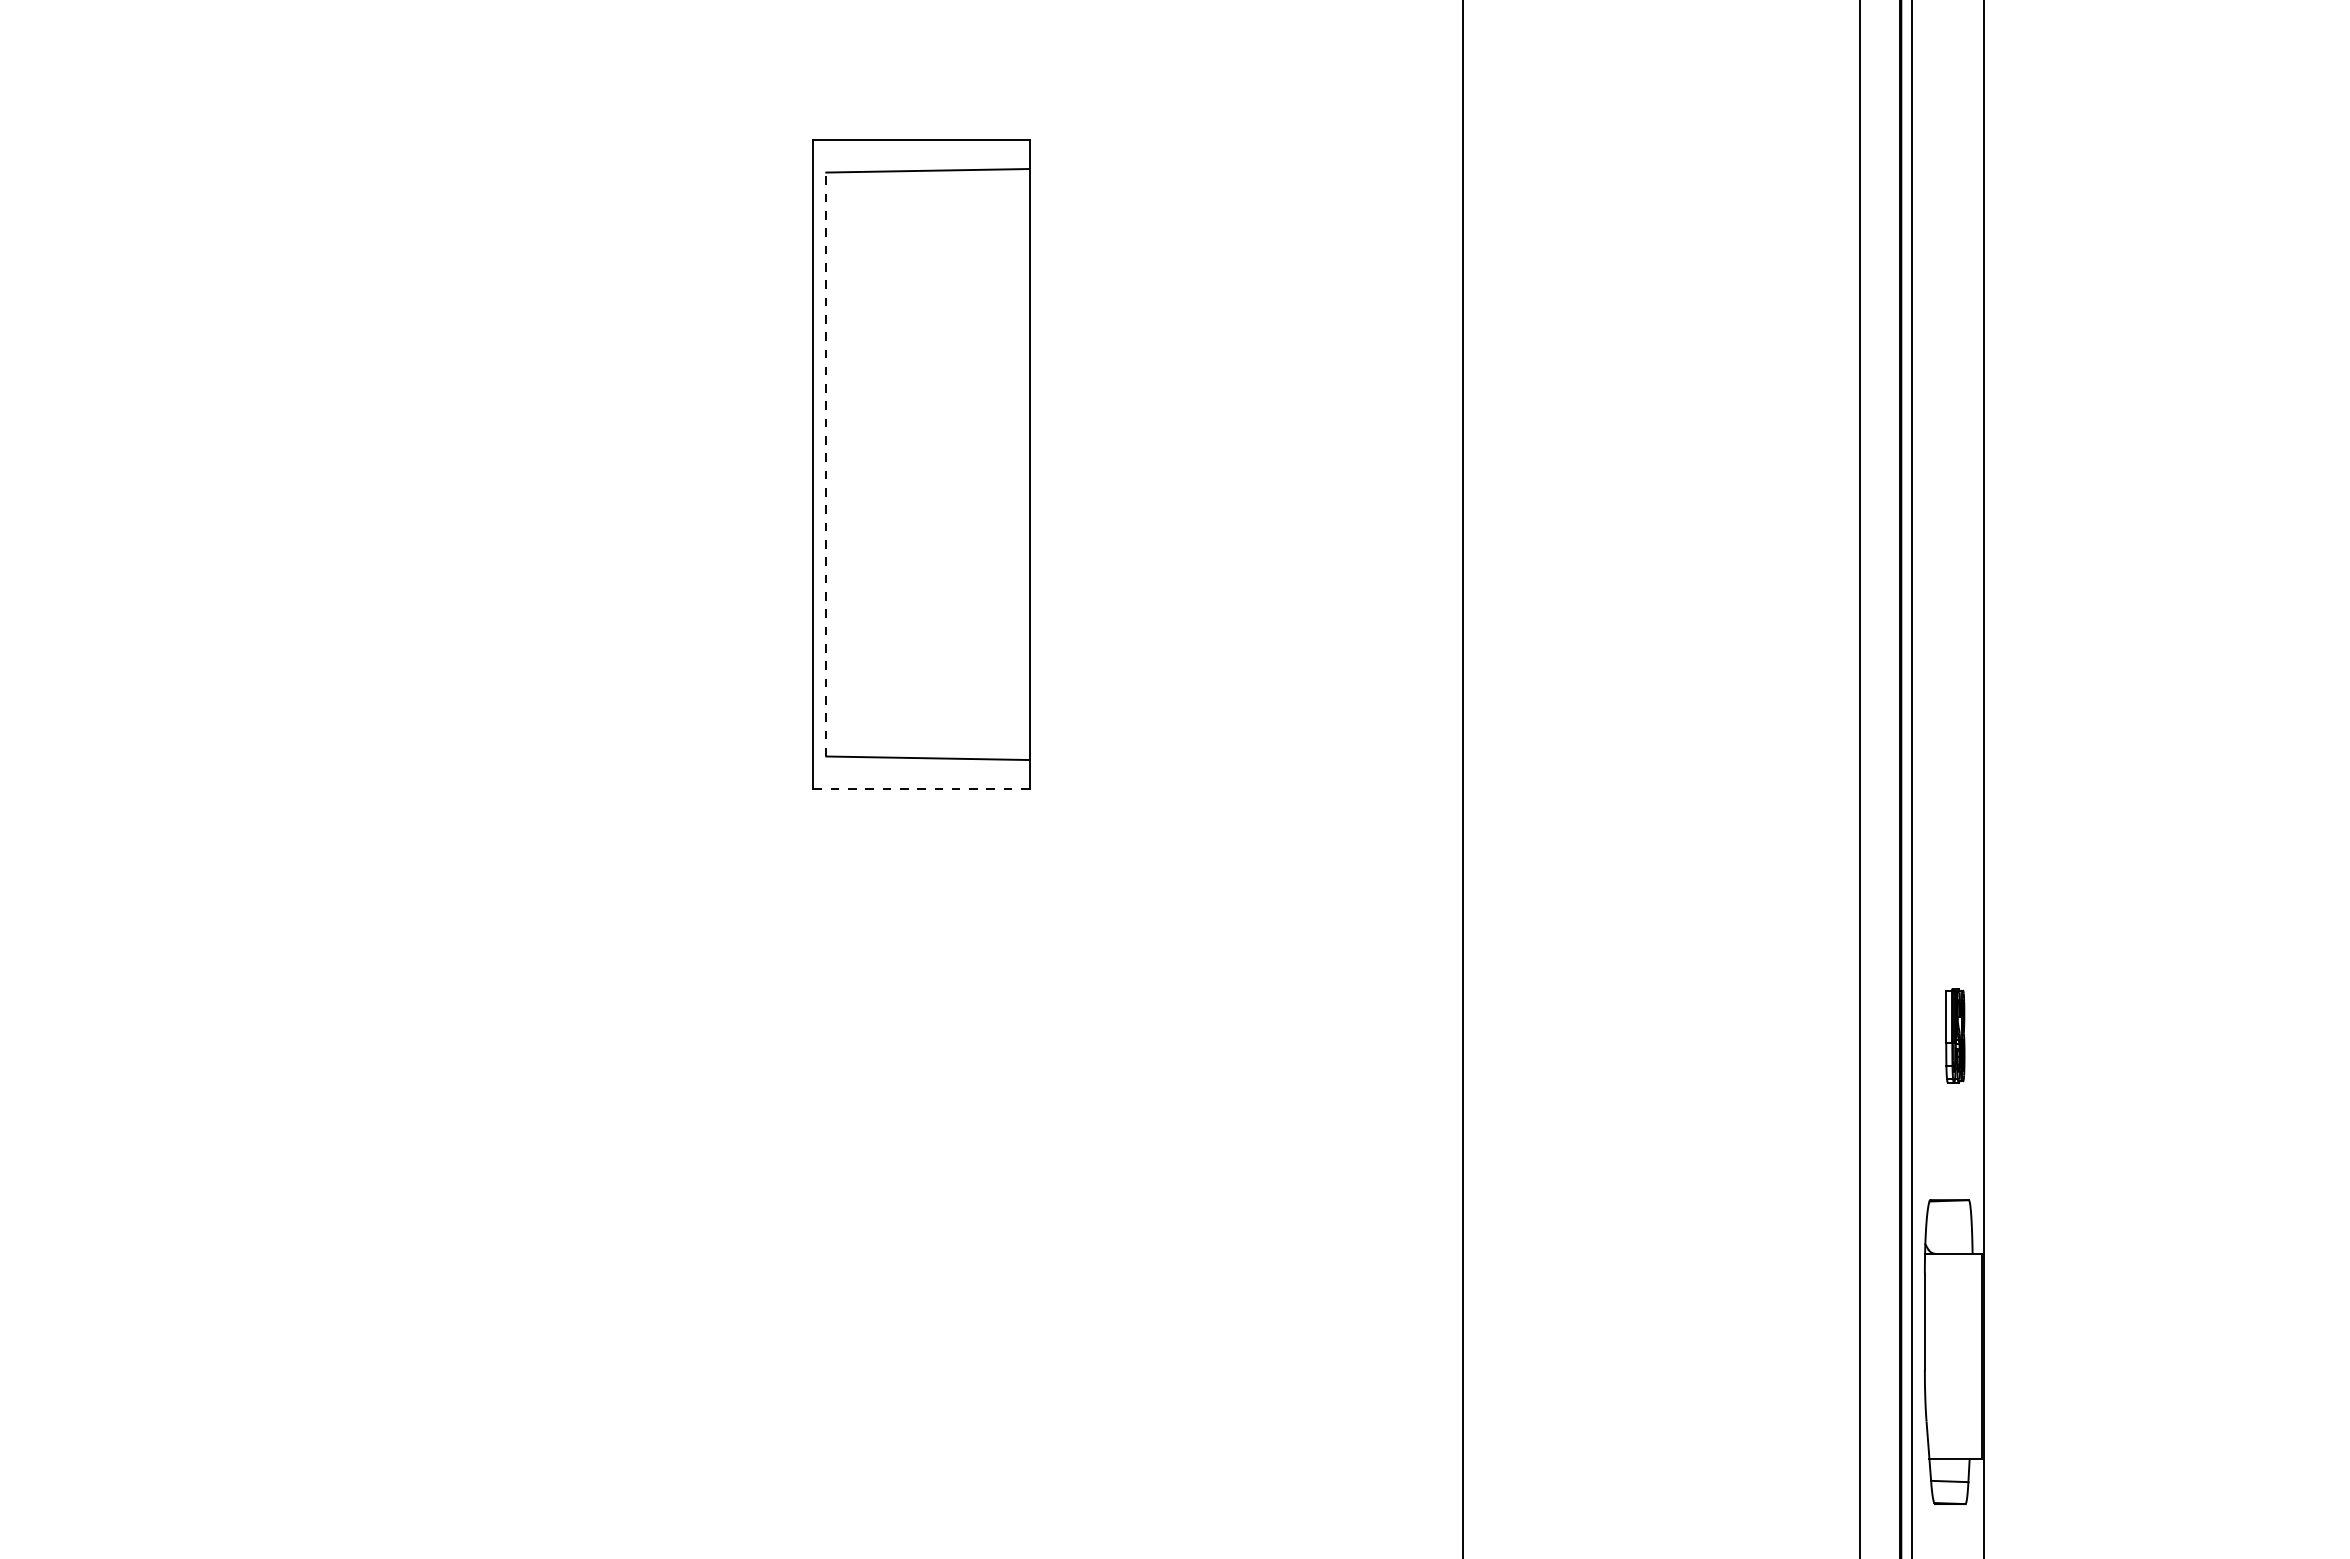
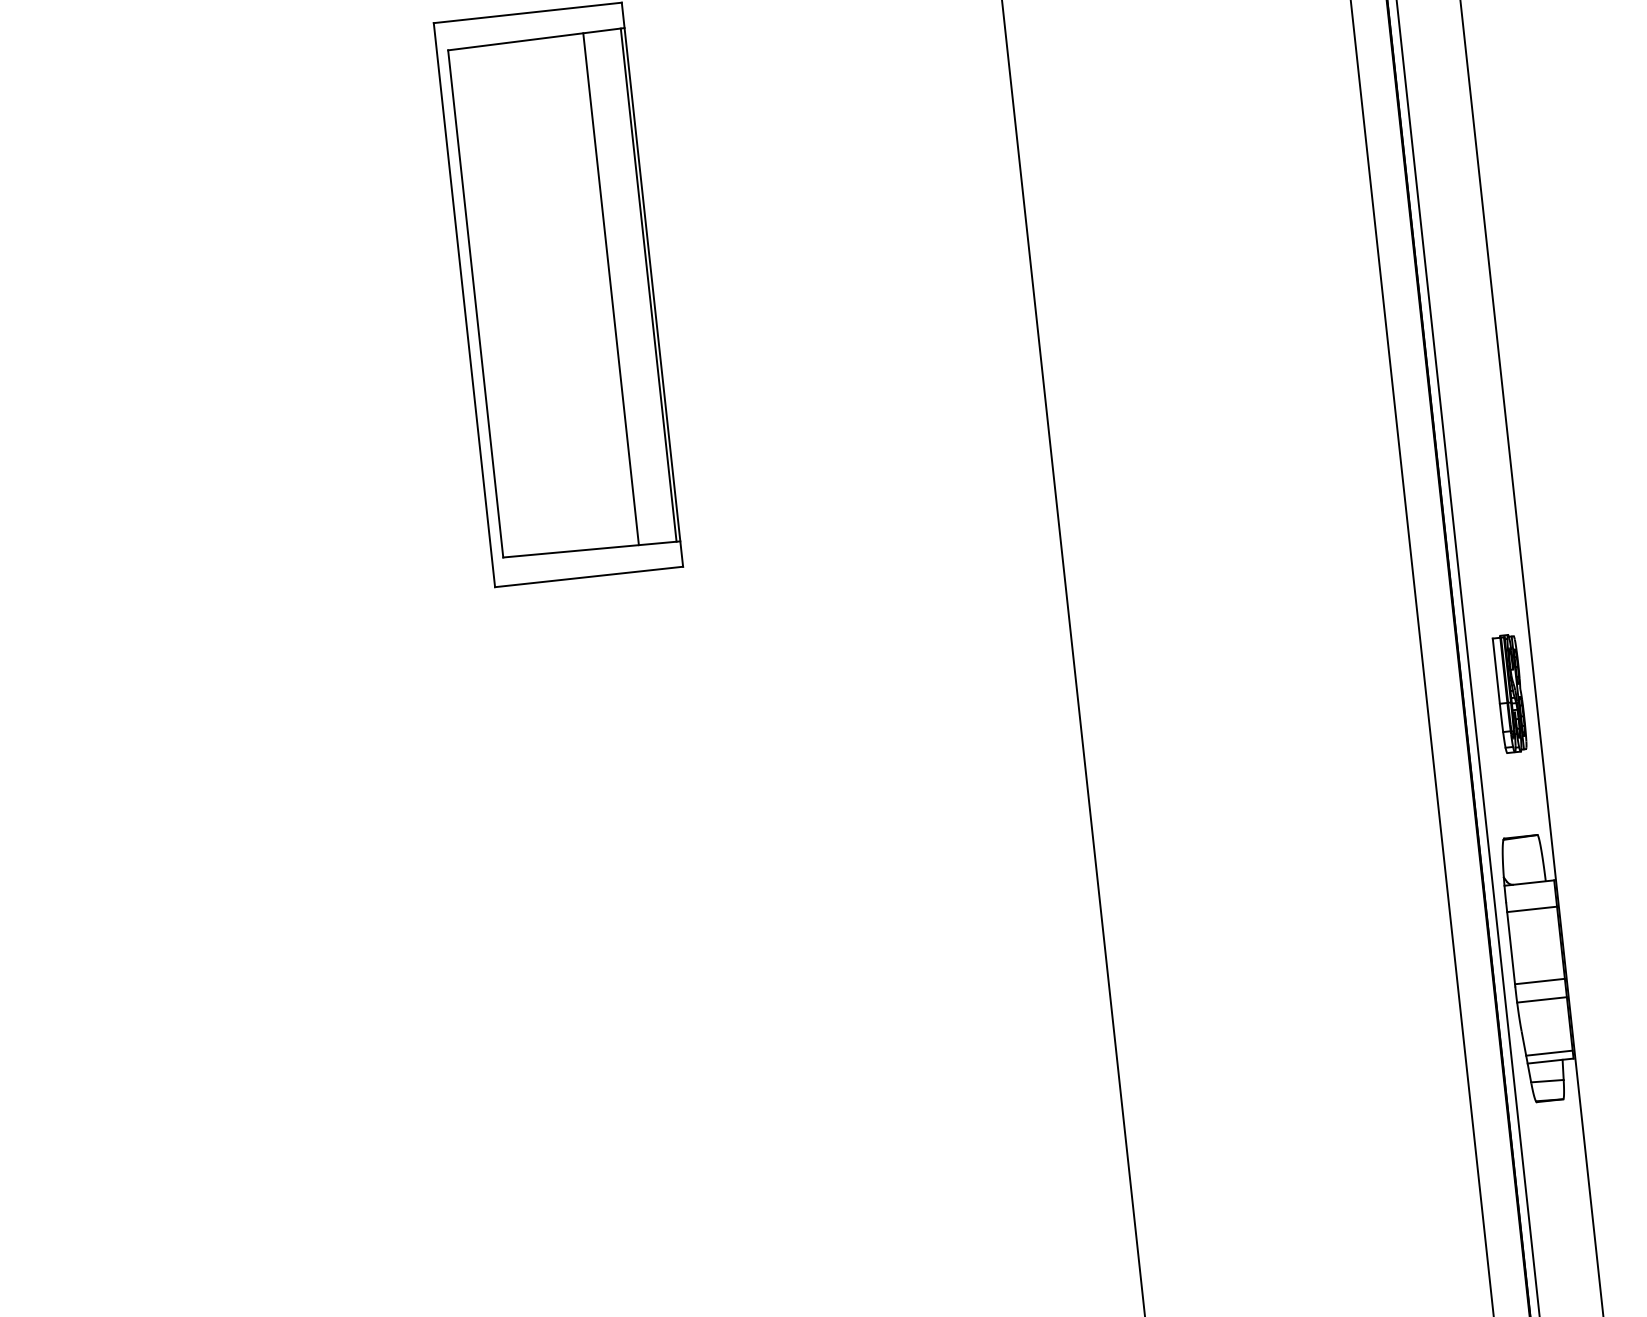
line: (826, 464) -> (475, 303), dashed -> solid
line: (982, 464) -> (611, 289), added
line: (1025, 464) -> (648, 285), added
line: (922, 789) -> (589, 577), dashed -> solid
part: (1955, 1035) -> (1510, 693), size x1.43
line: (1953, 1284) -> (1532, 909), added
line: (1953, 1367) -> (1539, 981), added
line: (1953, 1388) -> (1541, 1000), added
line: (1955, 1449) -> (1549, 1052), added

